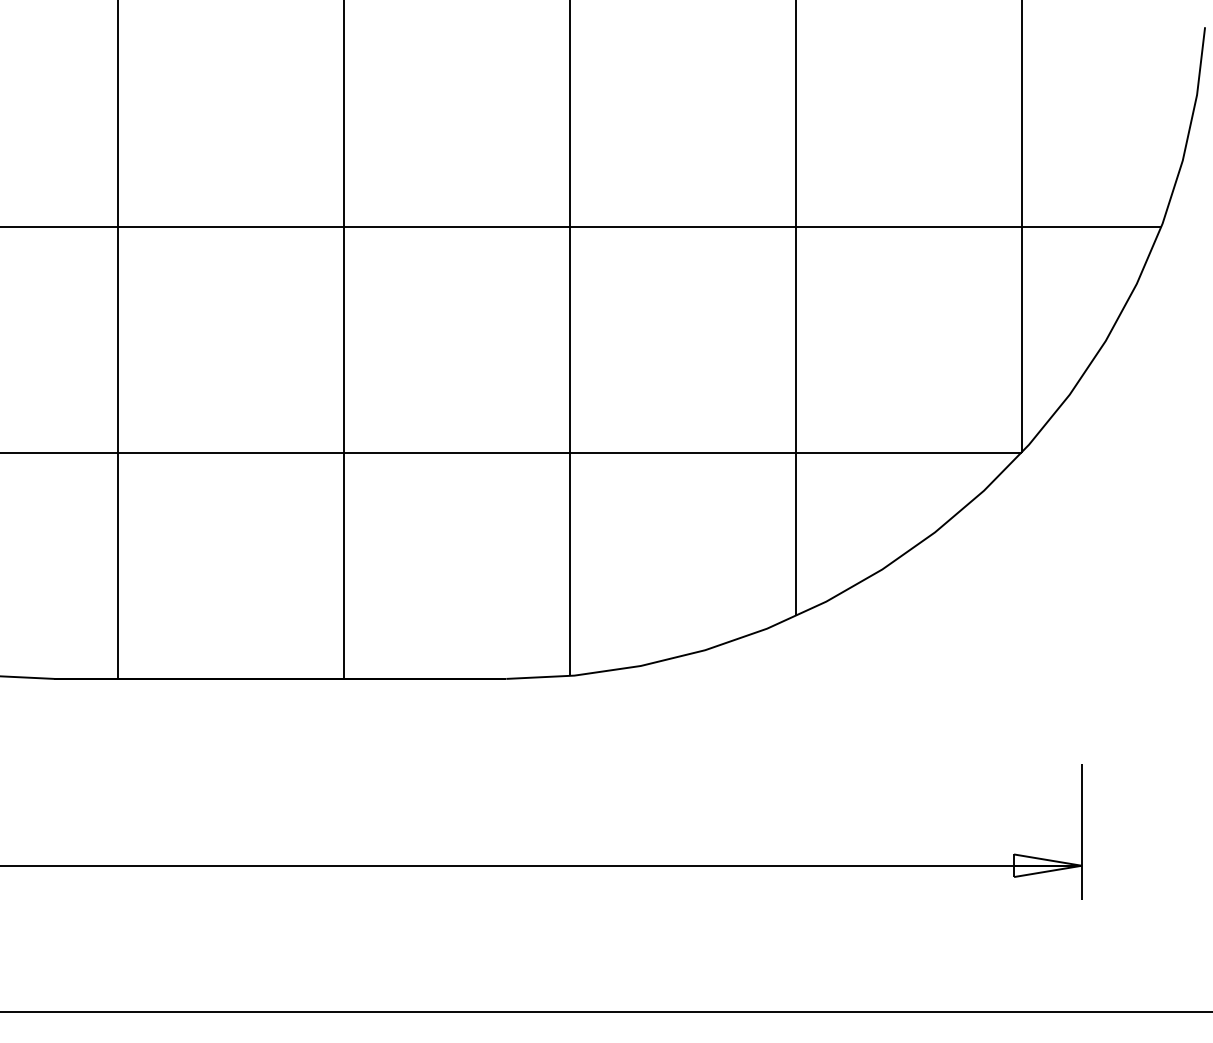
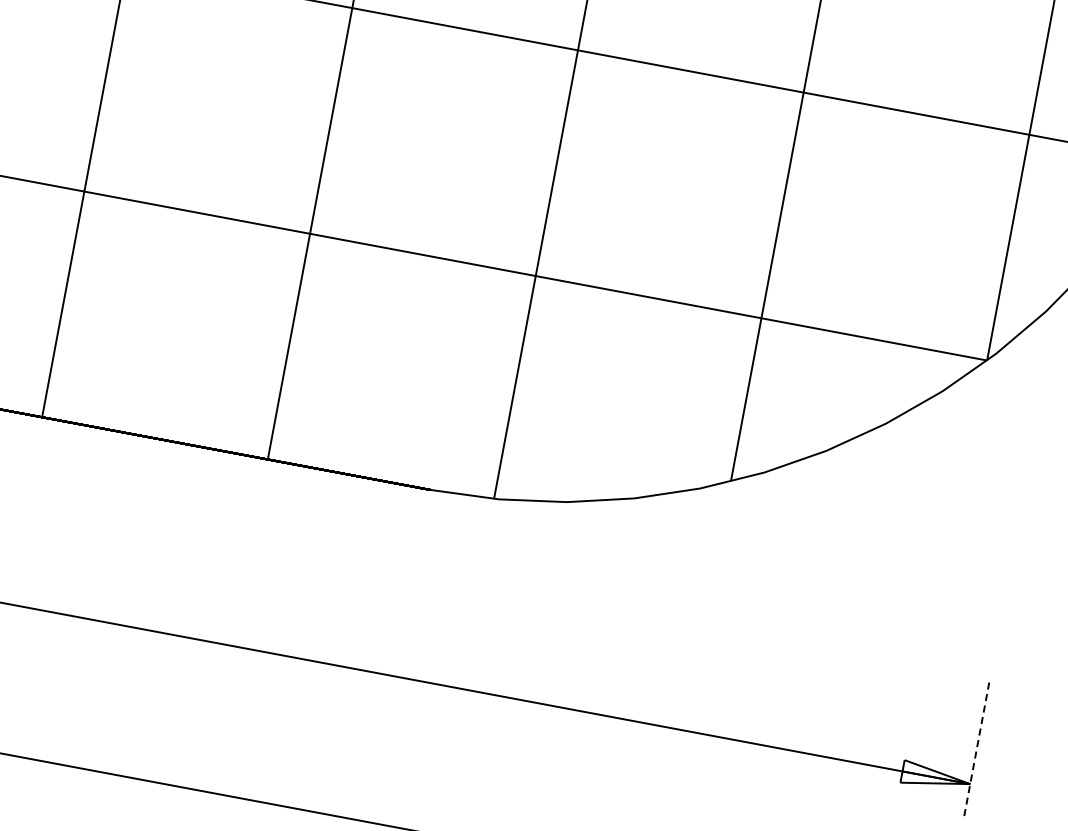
line: (1081, 831) -> (976, 749), solid -> dashed

